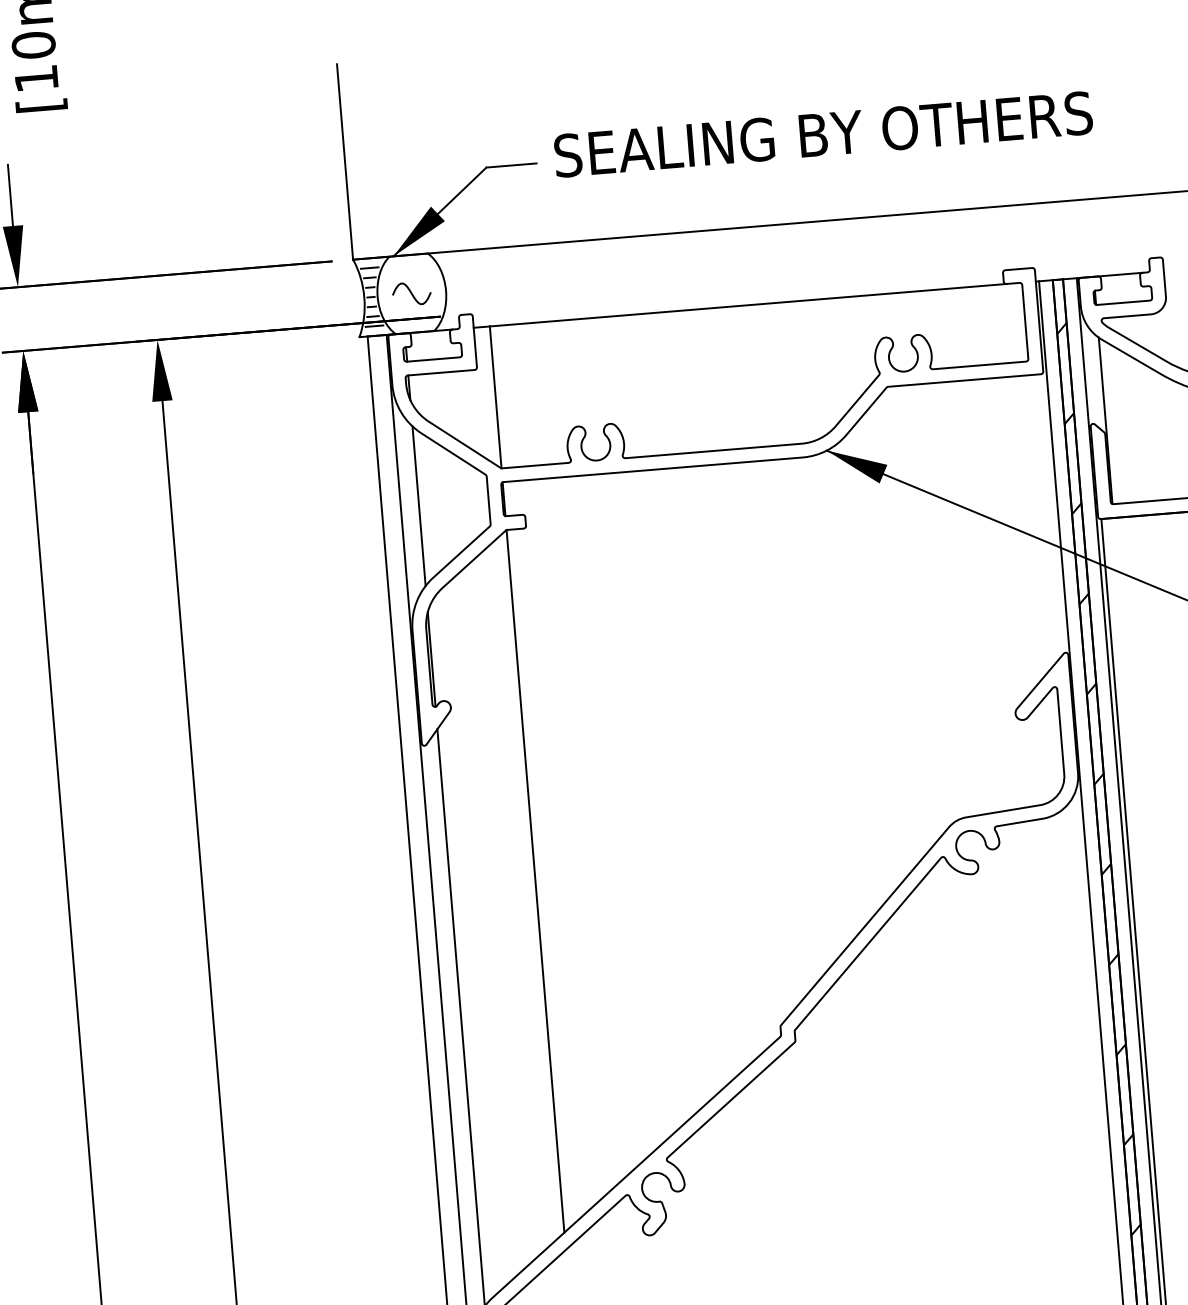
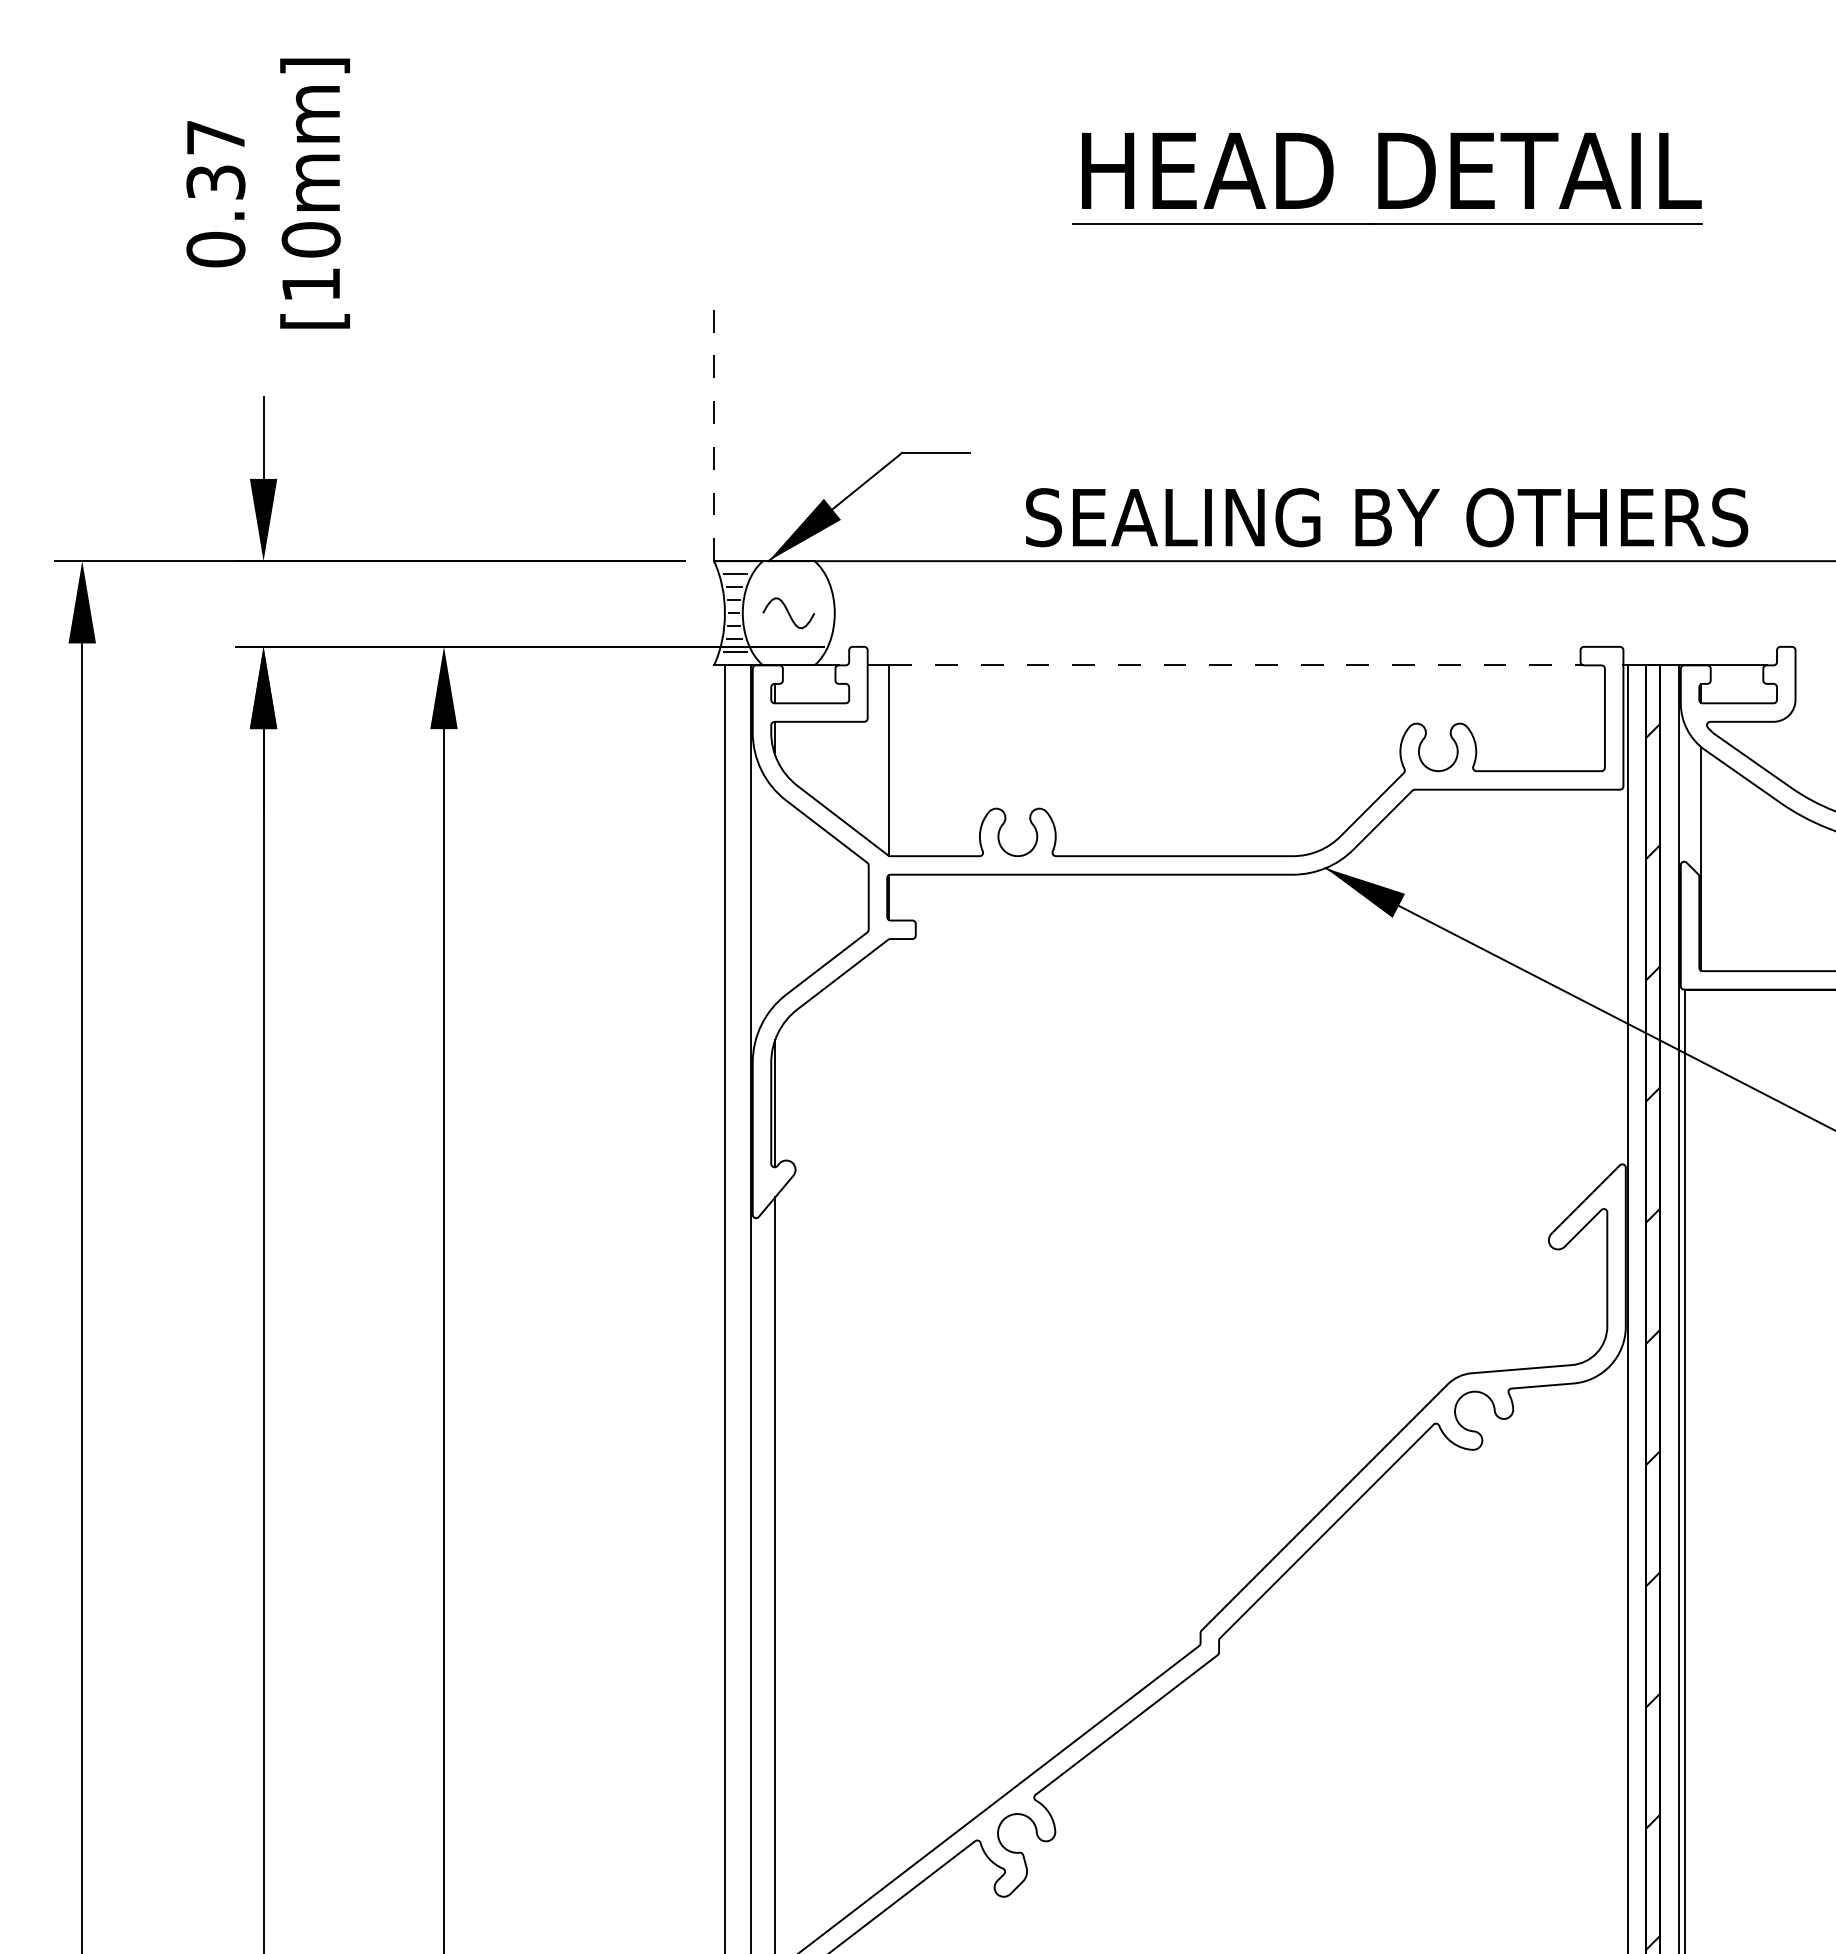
text: (823, 134) -> (1387, 517), moved
line: (345, 161) -> (714, 429), solid -> dashed
line: (748, 305) -> (1237, 665), solid -> dashed
line: (419, 506) -> (775, 897), removed
line: (535, 881) -> (889, 1411), removed

